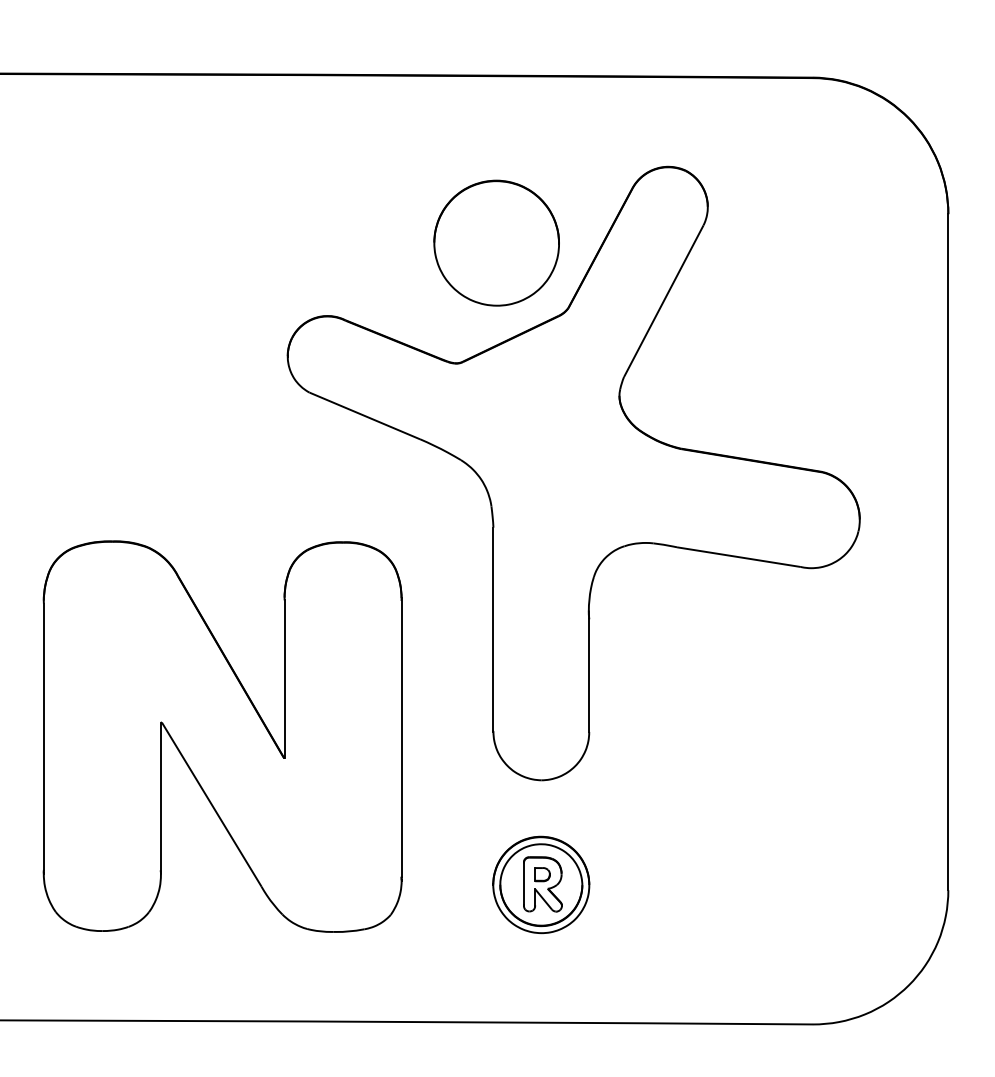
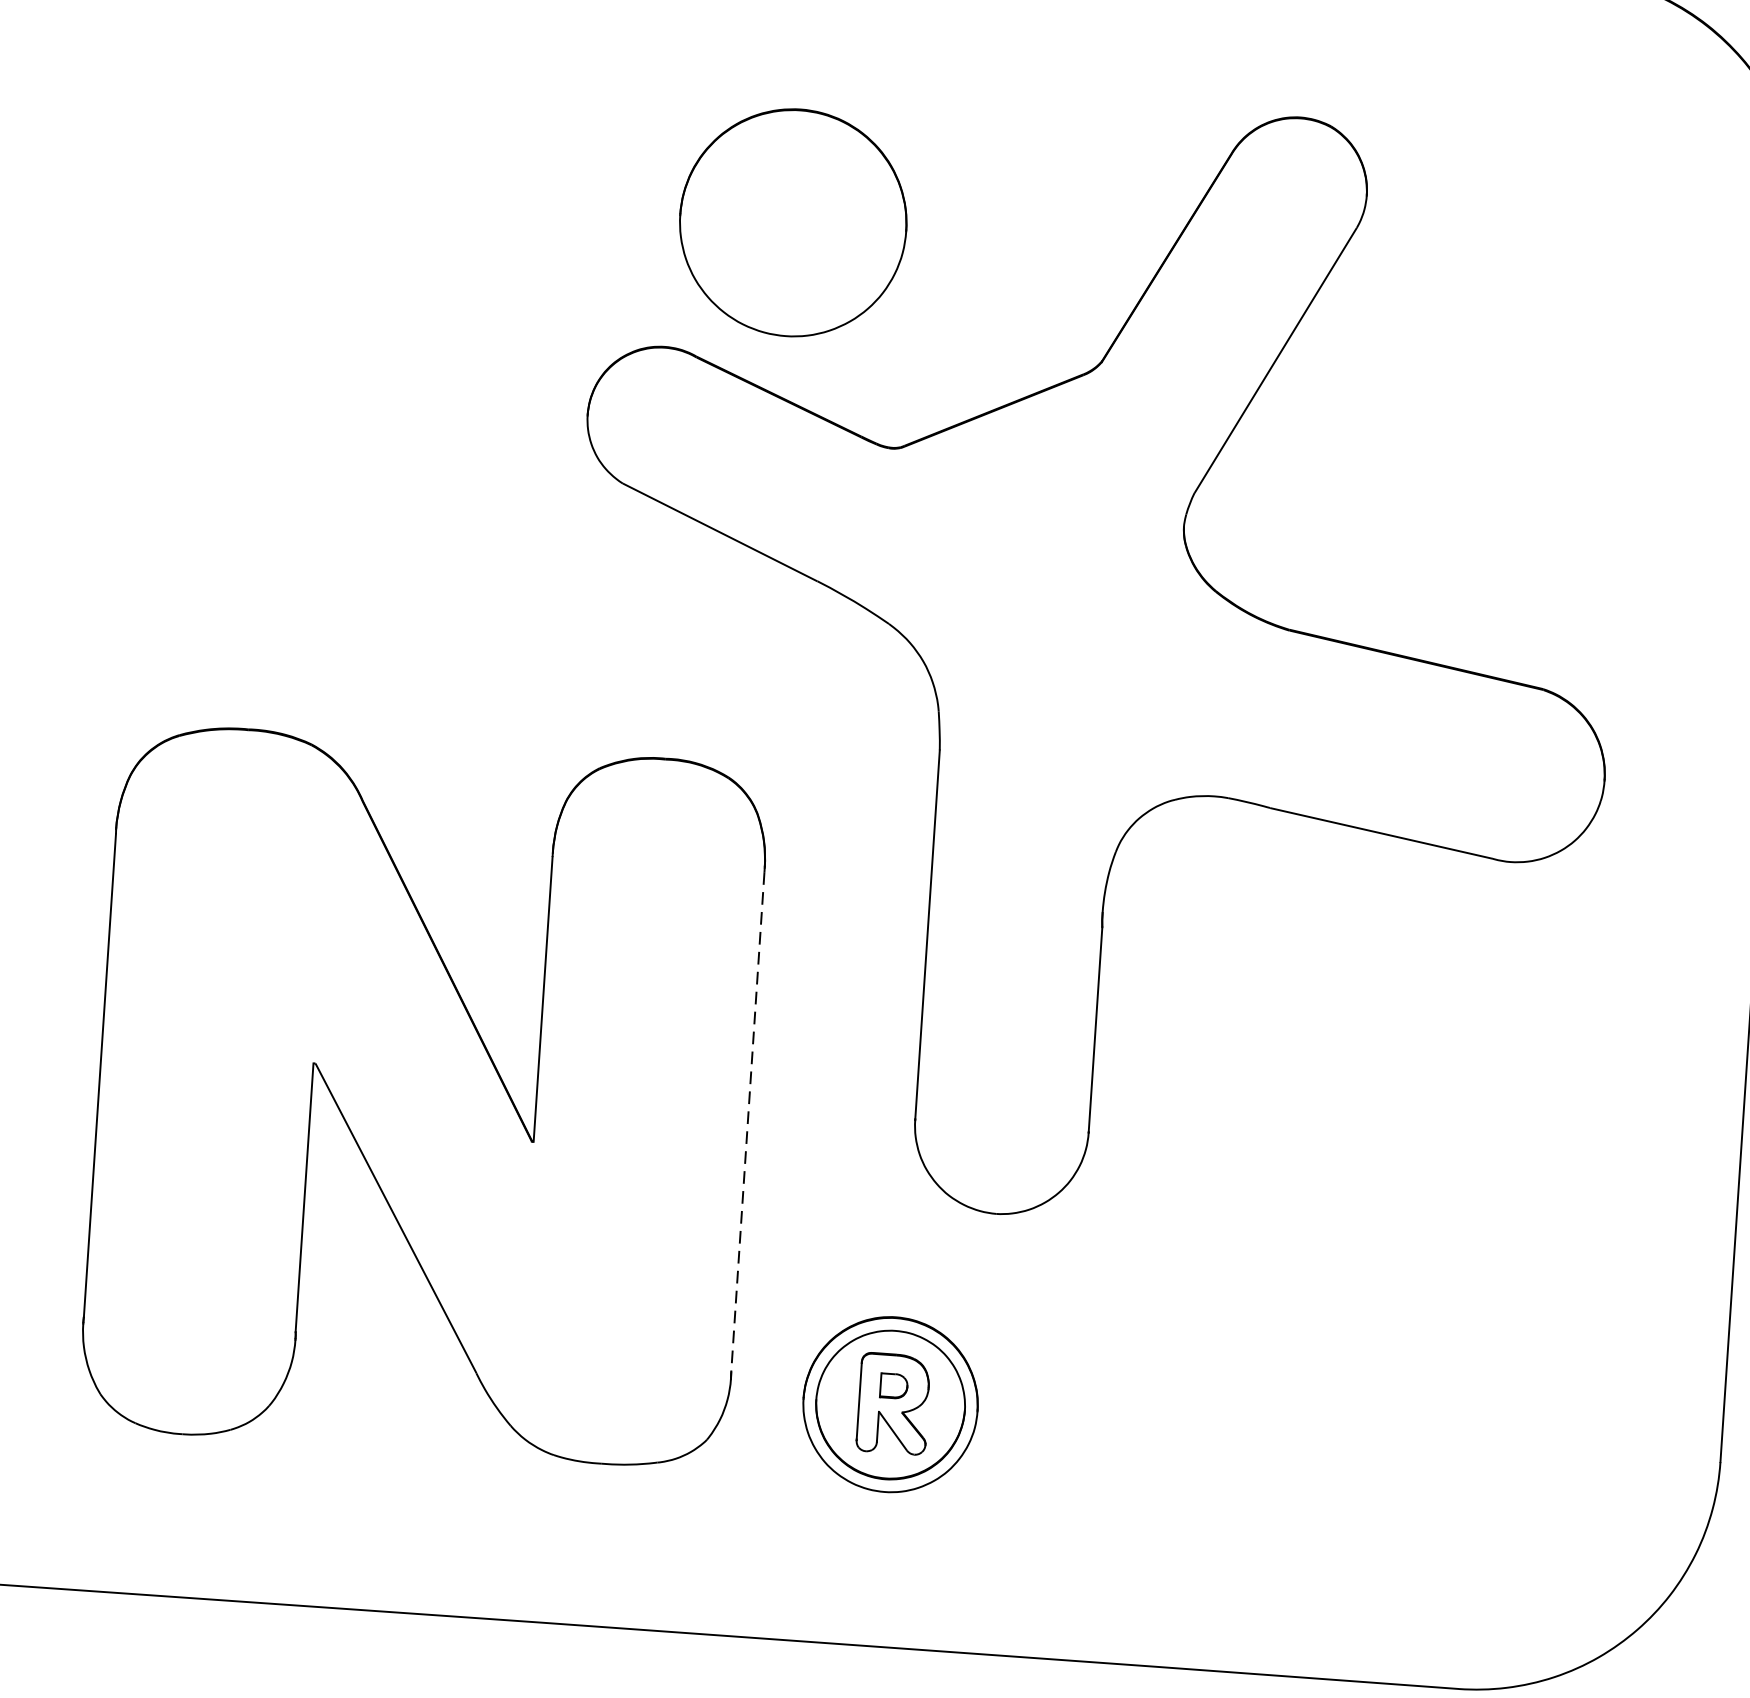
part: (496, 242) -> (792, 221), moved
line: (401, 738) -> (747, 1121), solid -> dashed
part: (541, 884) -> (891, 1403), moved

